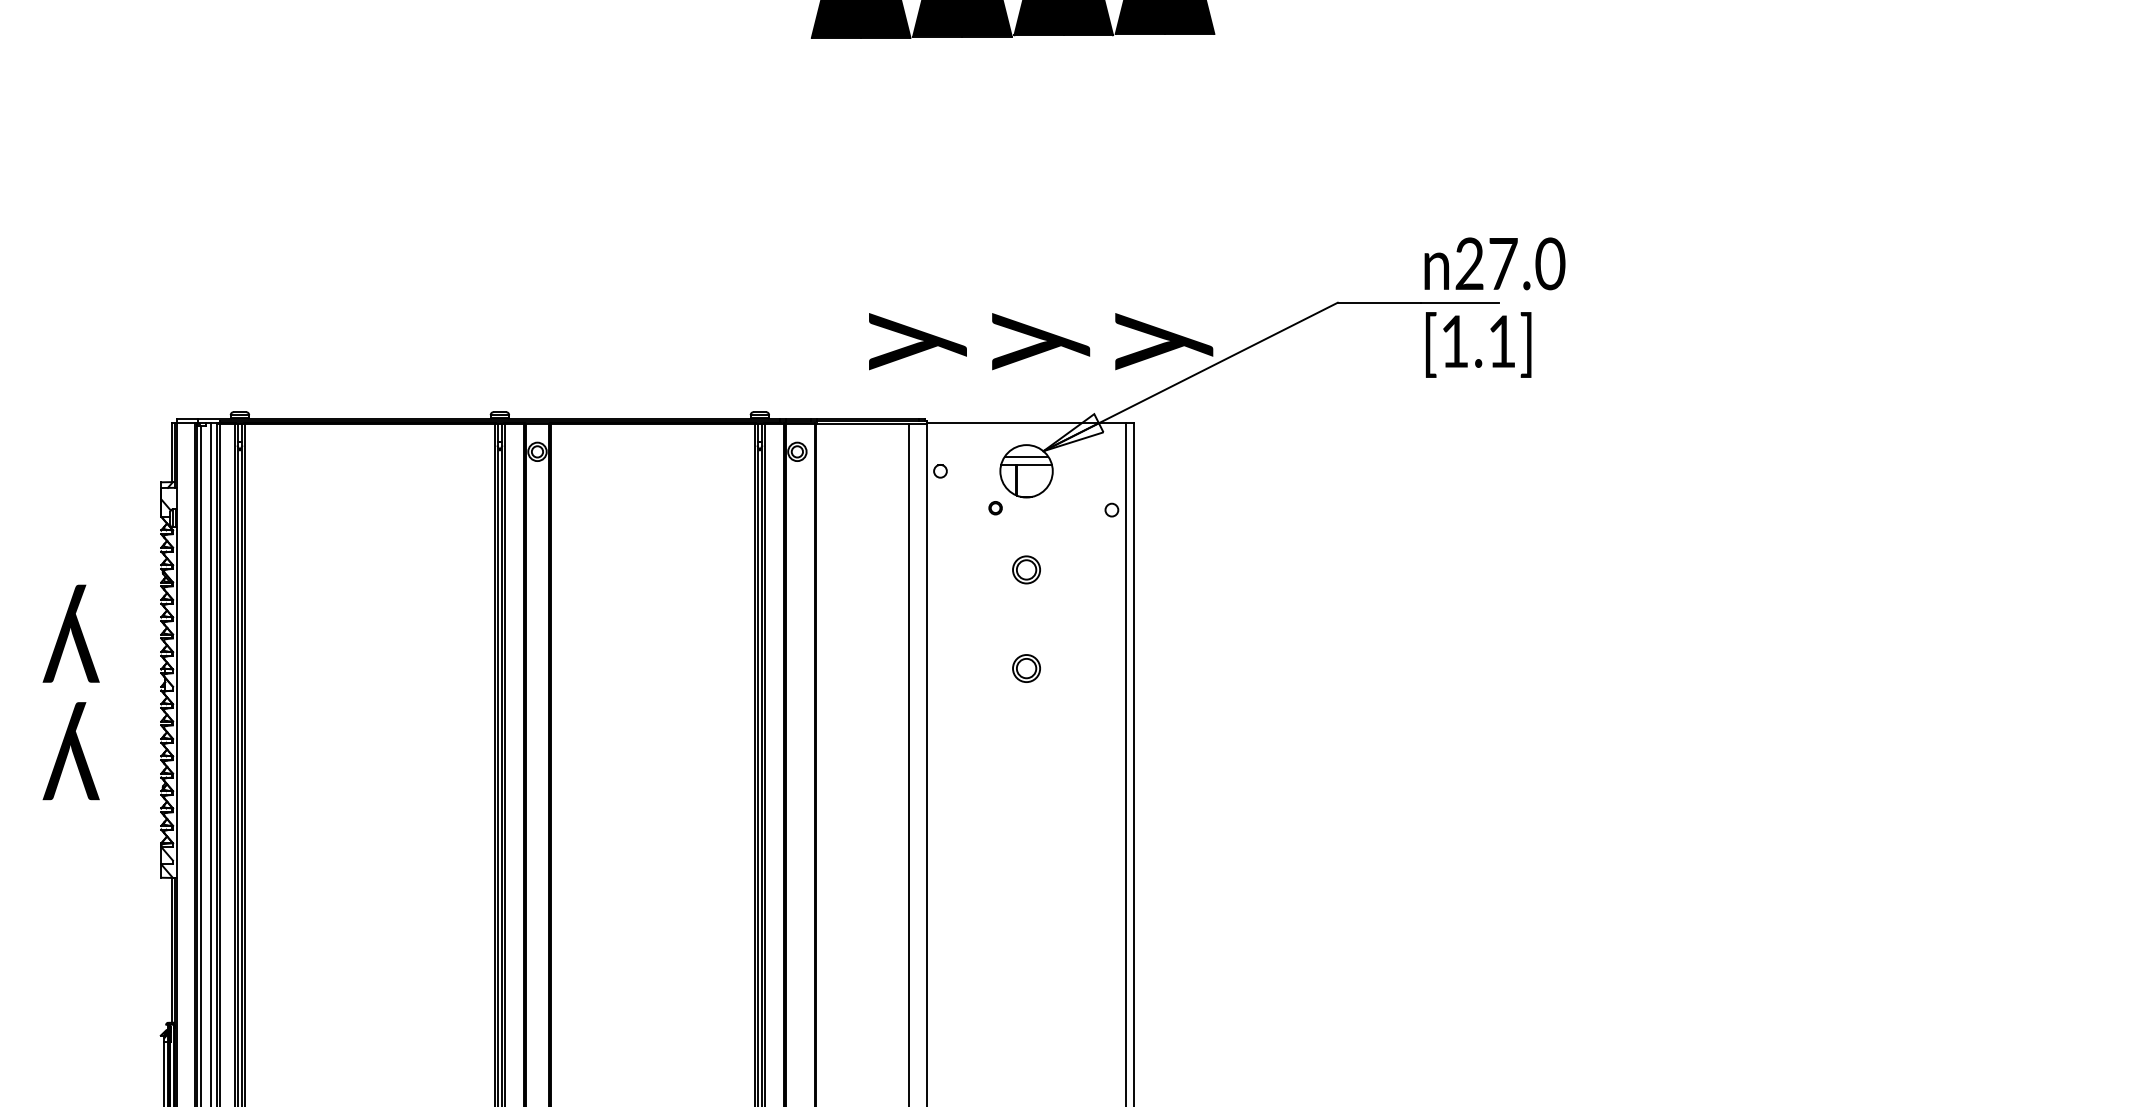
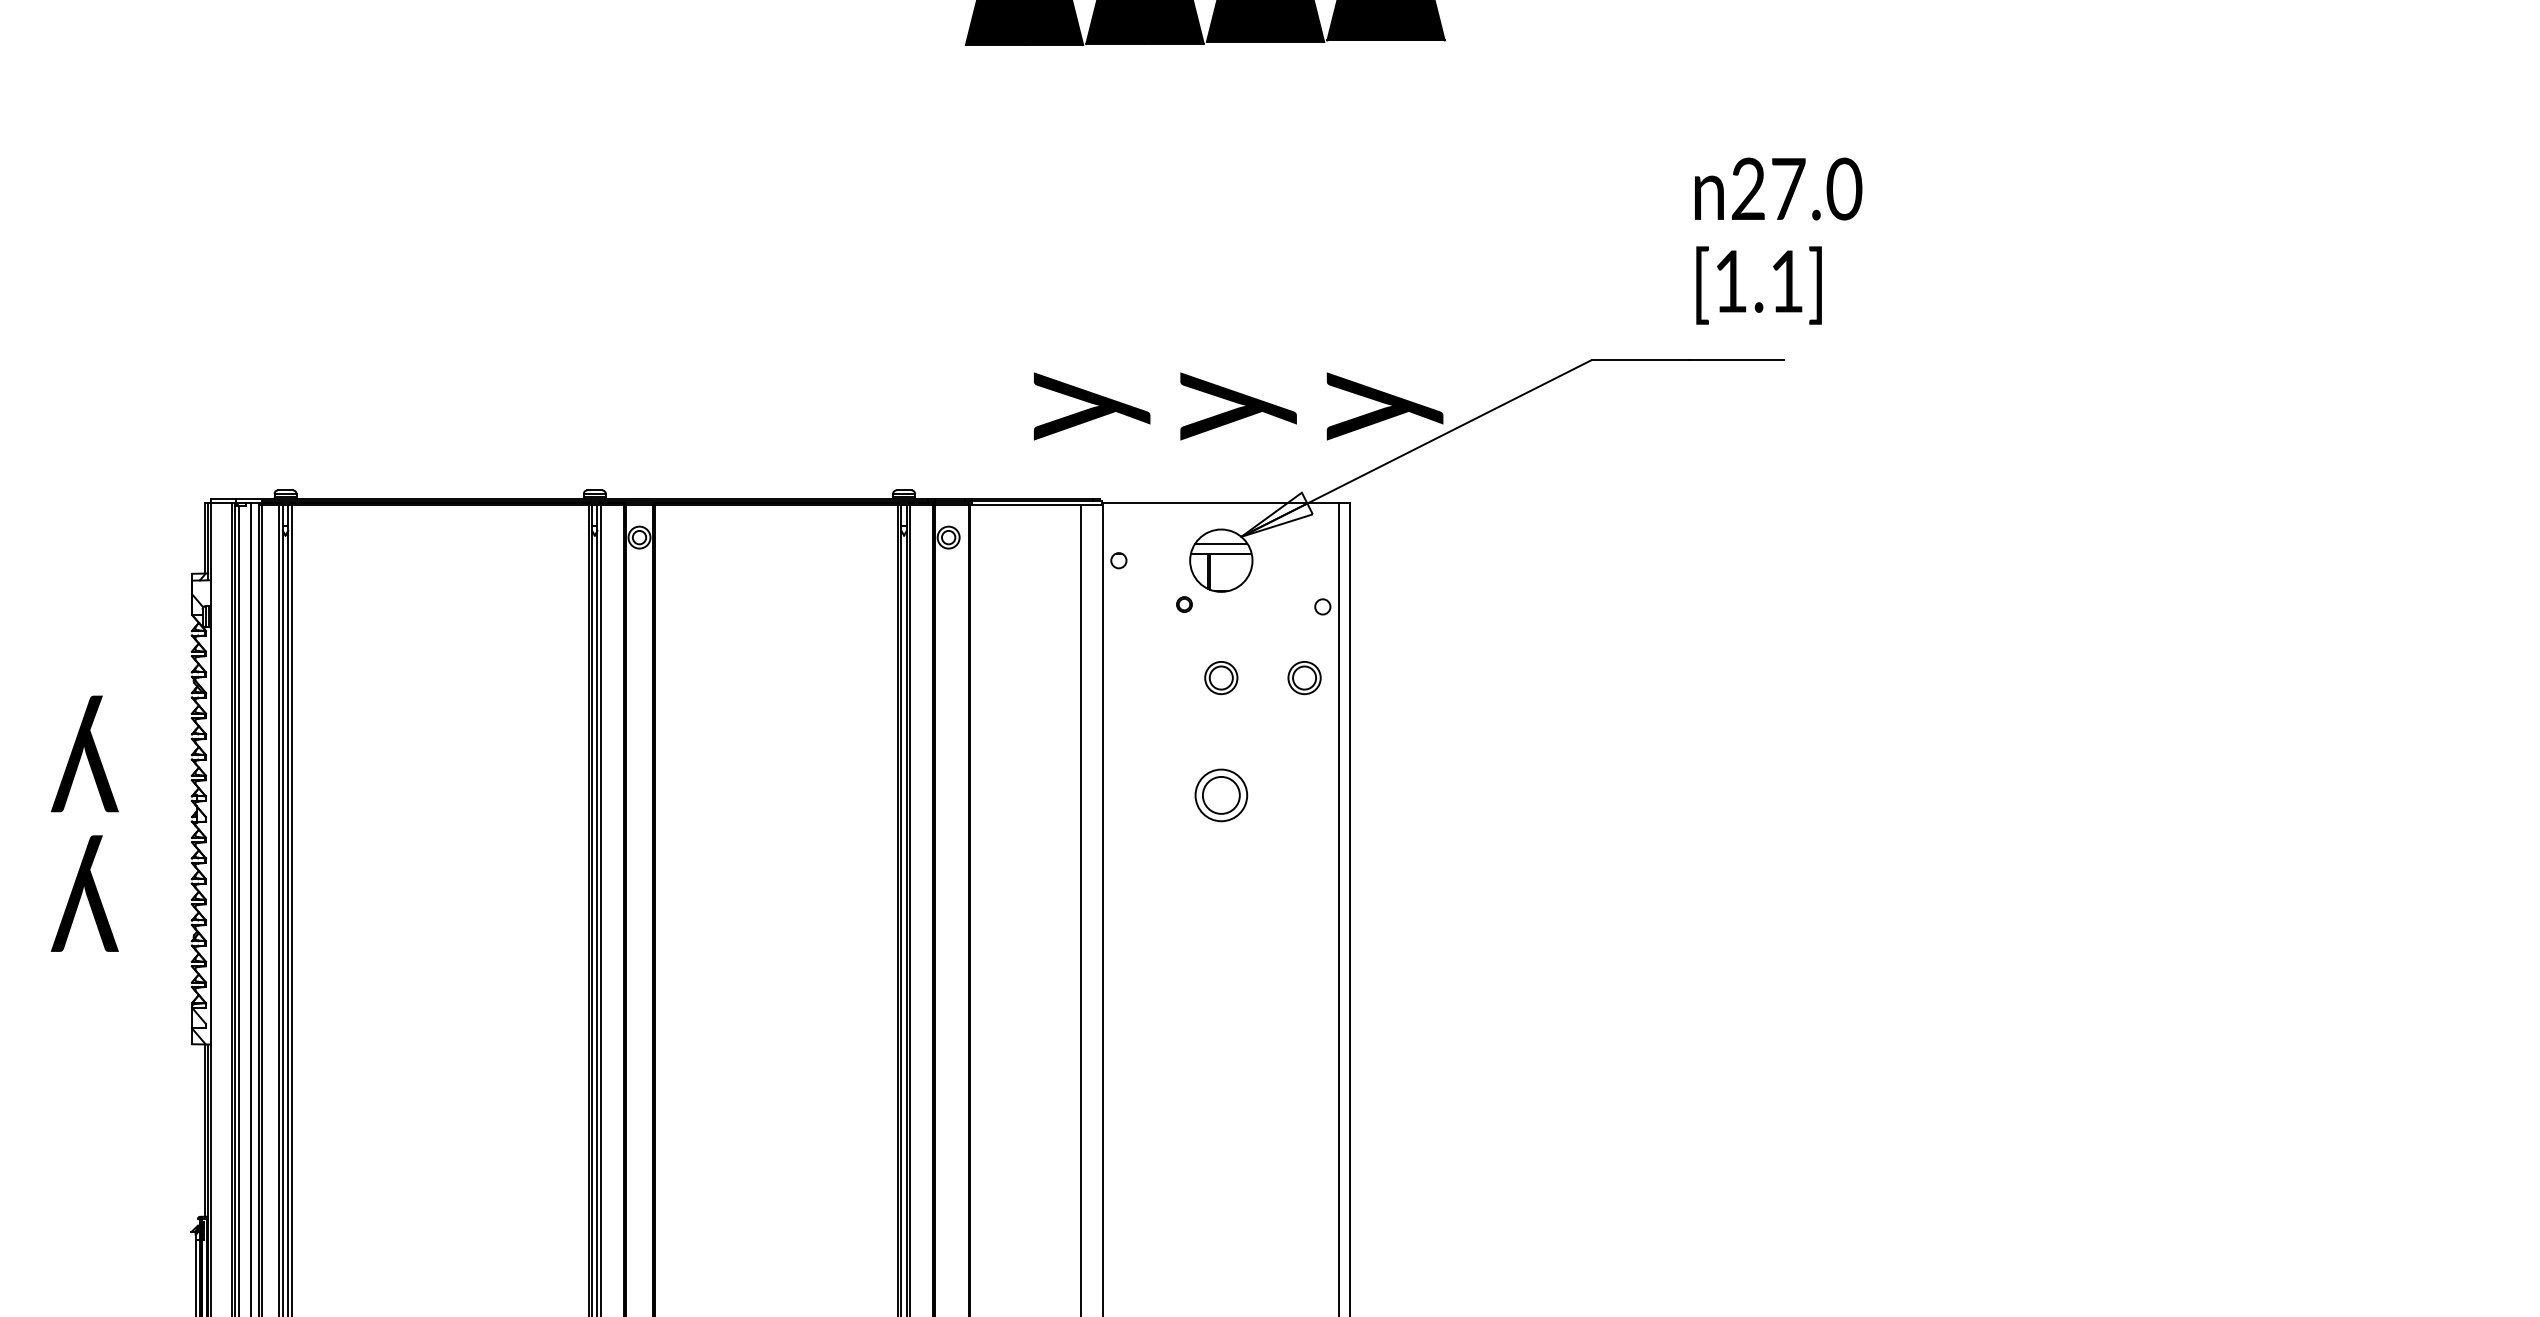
text: (1494, 307) -> (1777, 240), moved
part: (1096, 569) -> (1304, 677), added
part: (1026, 668) -> (1221, 795), size x1.6

